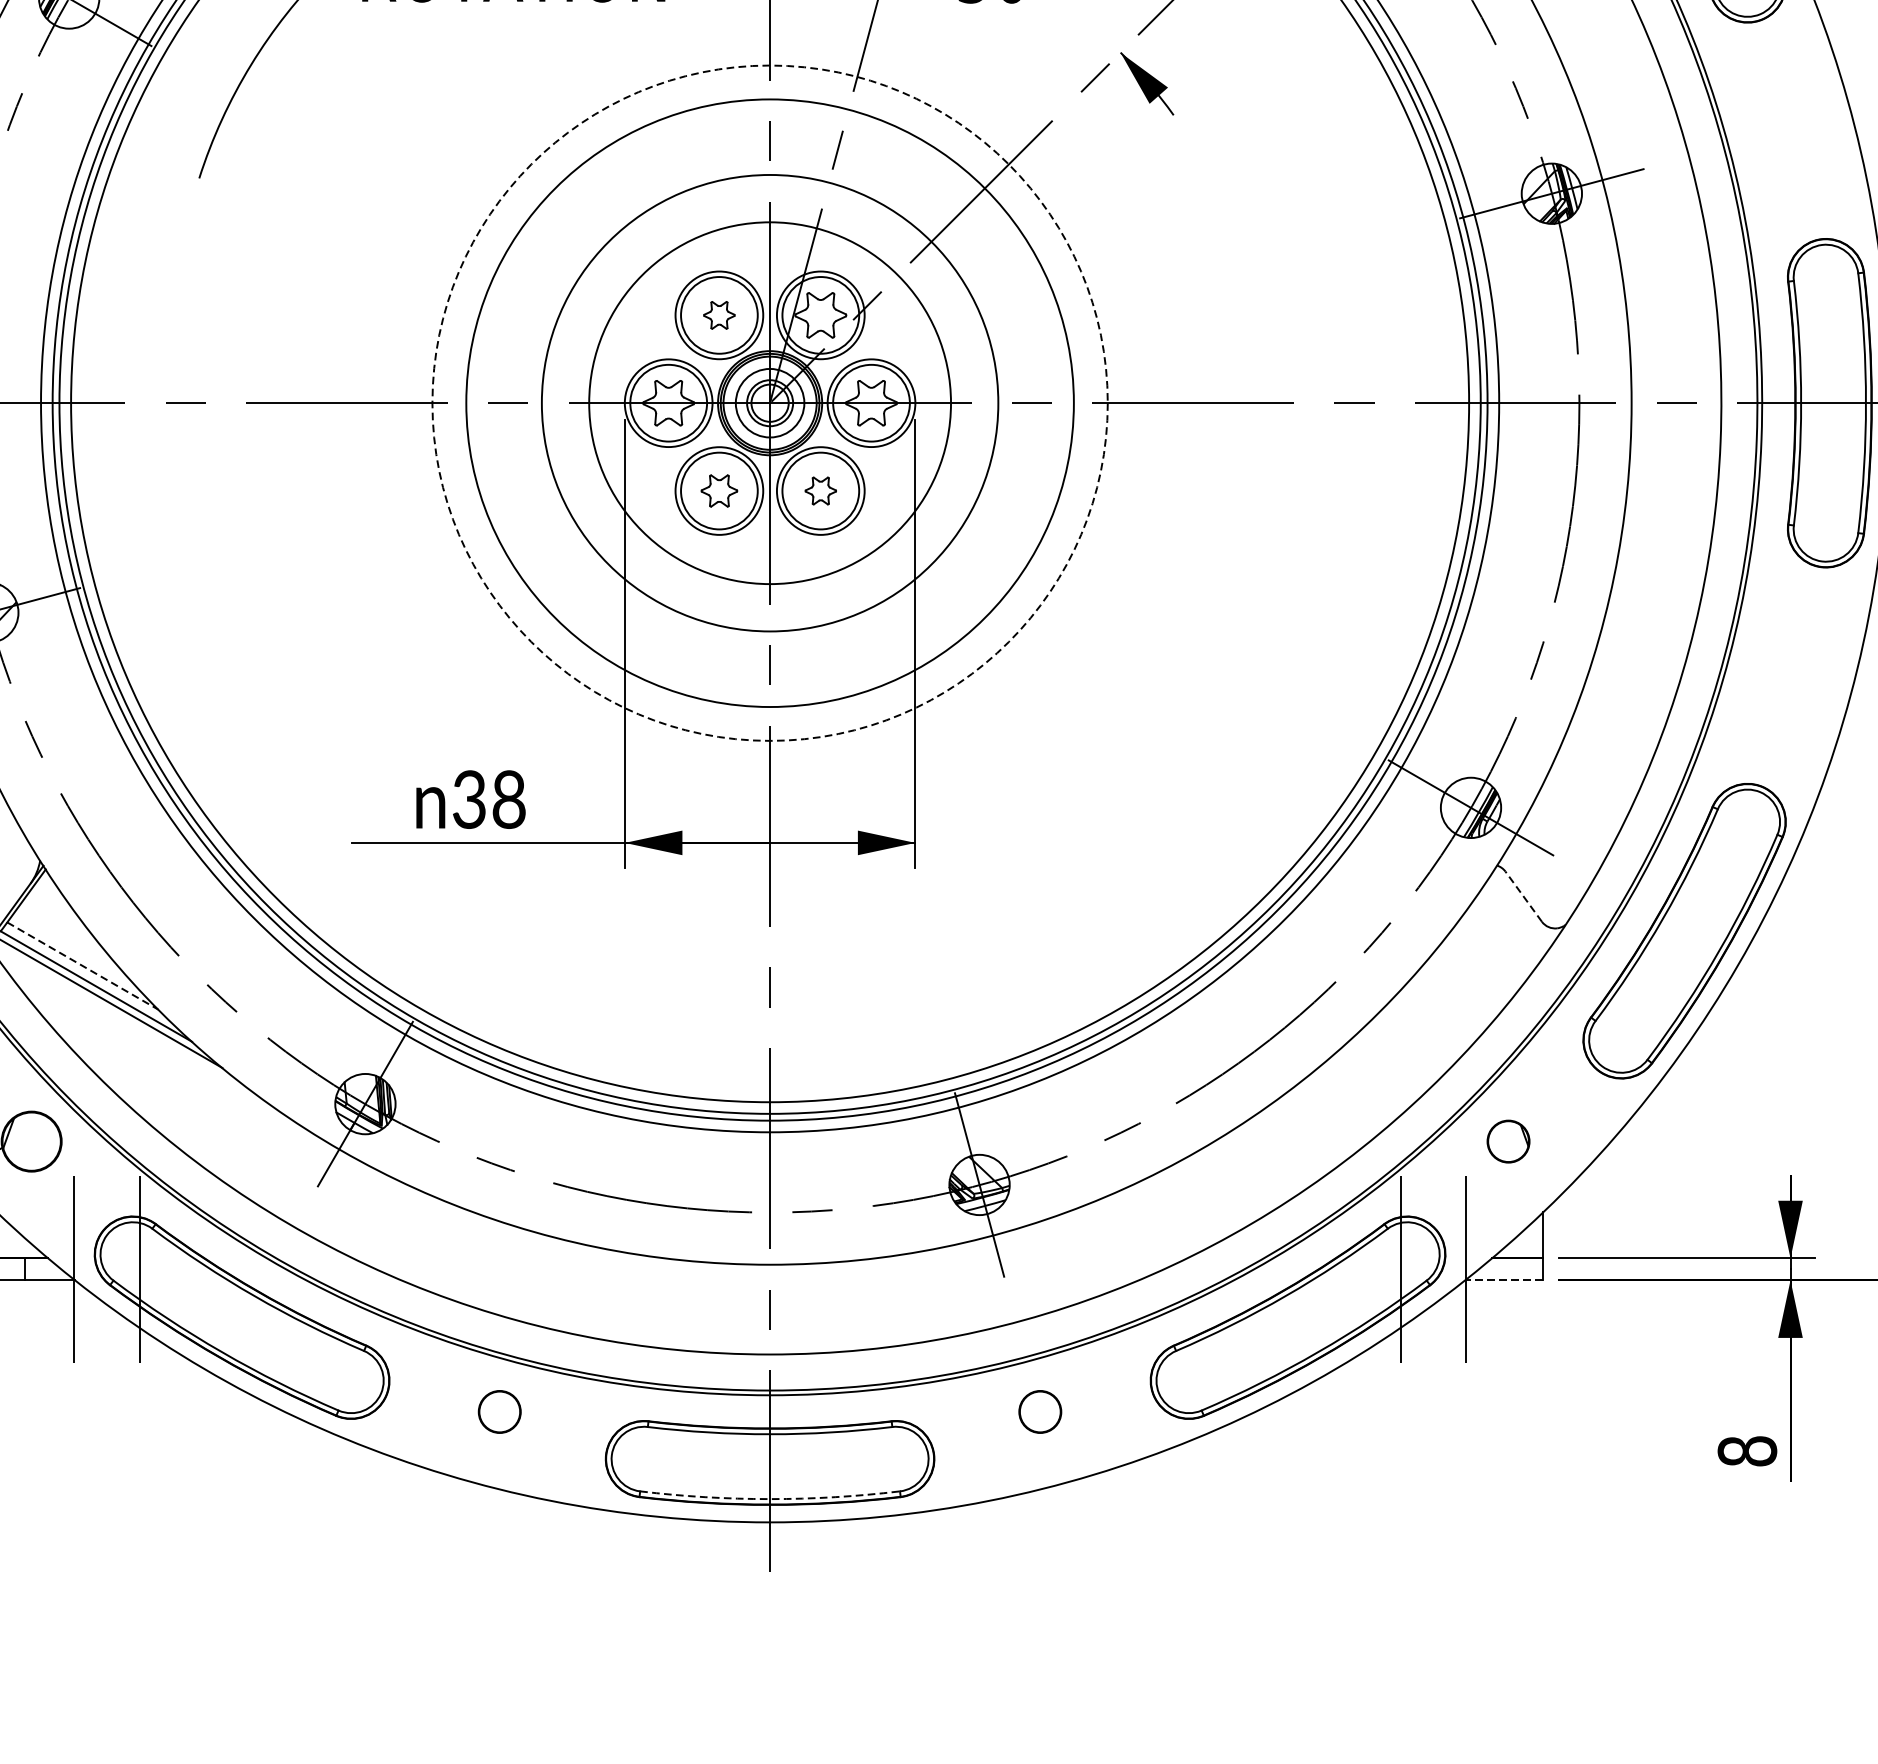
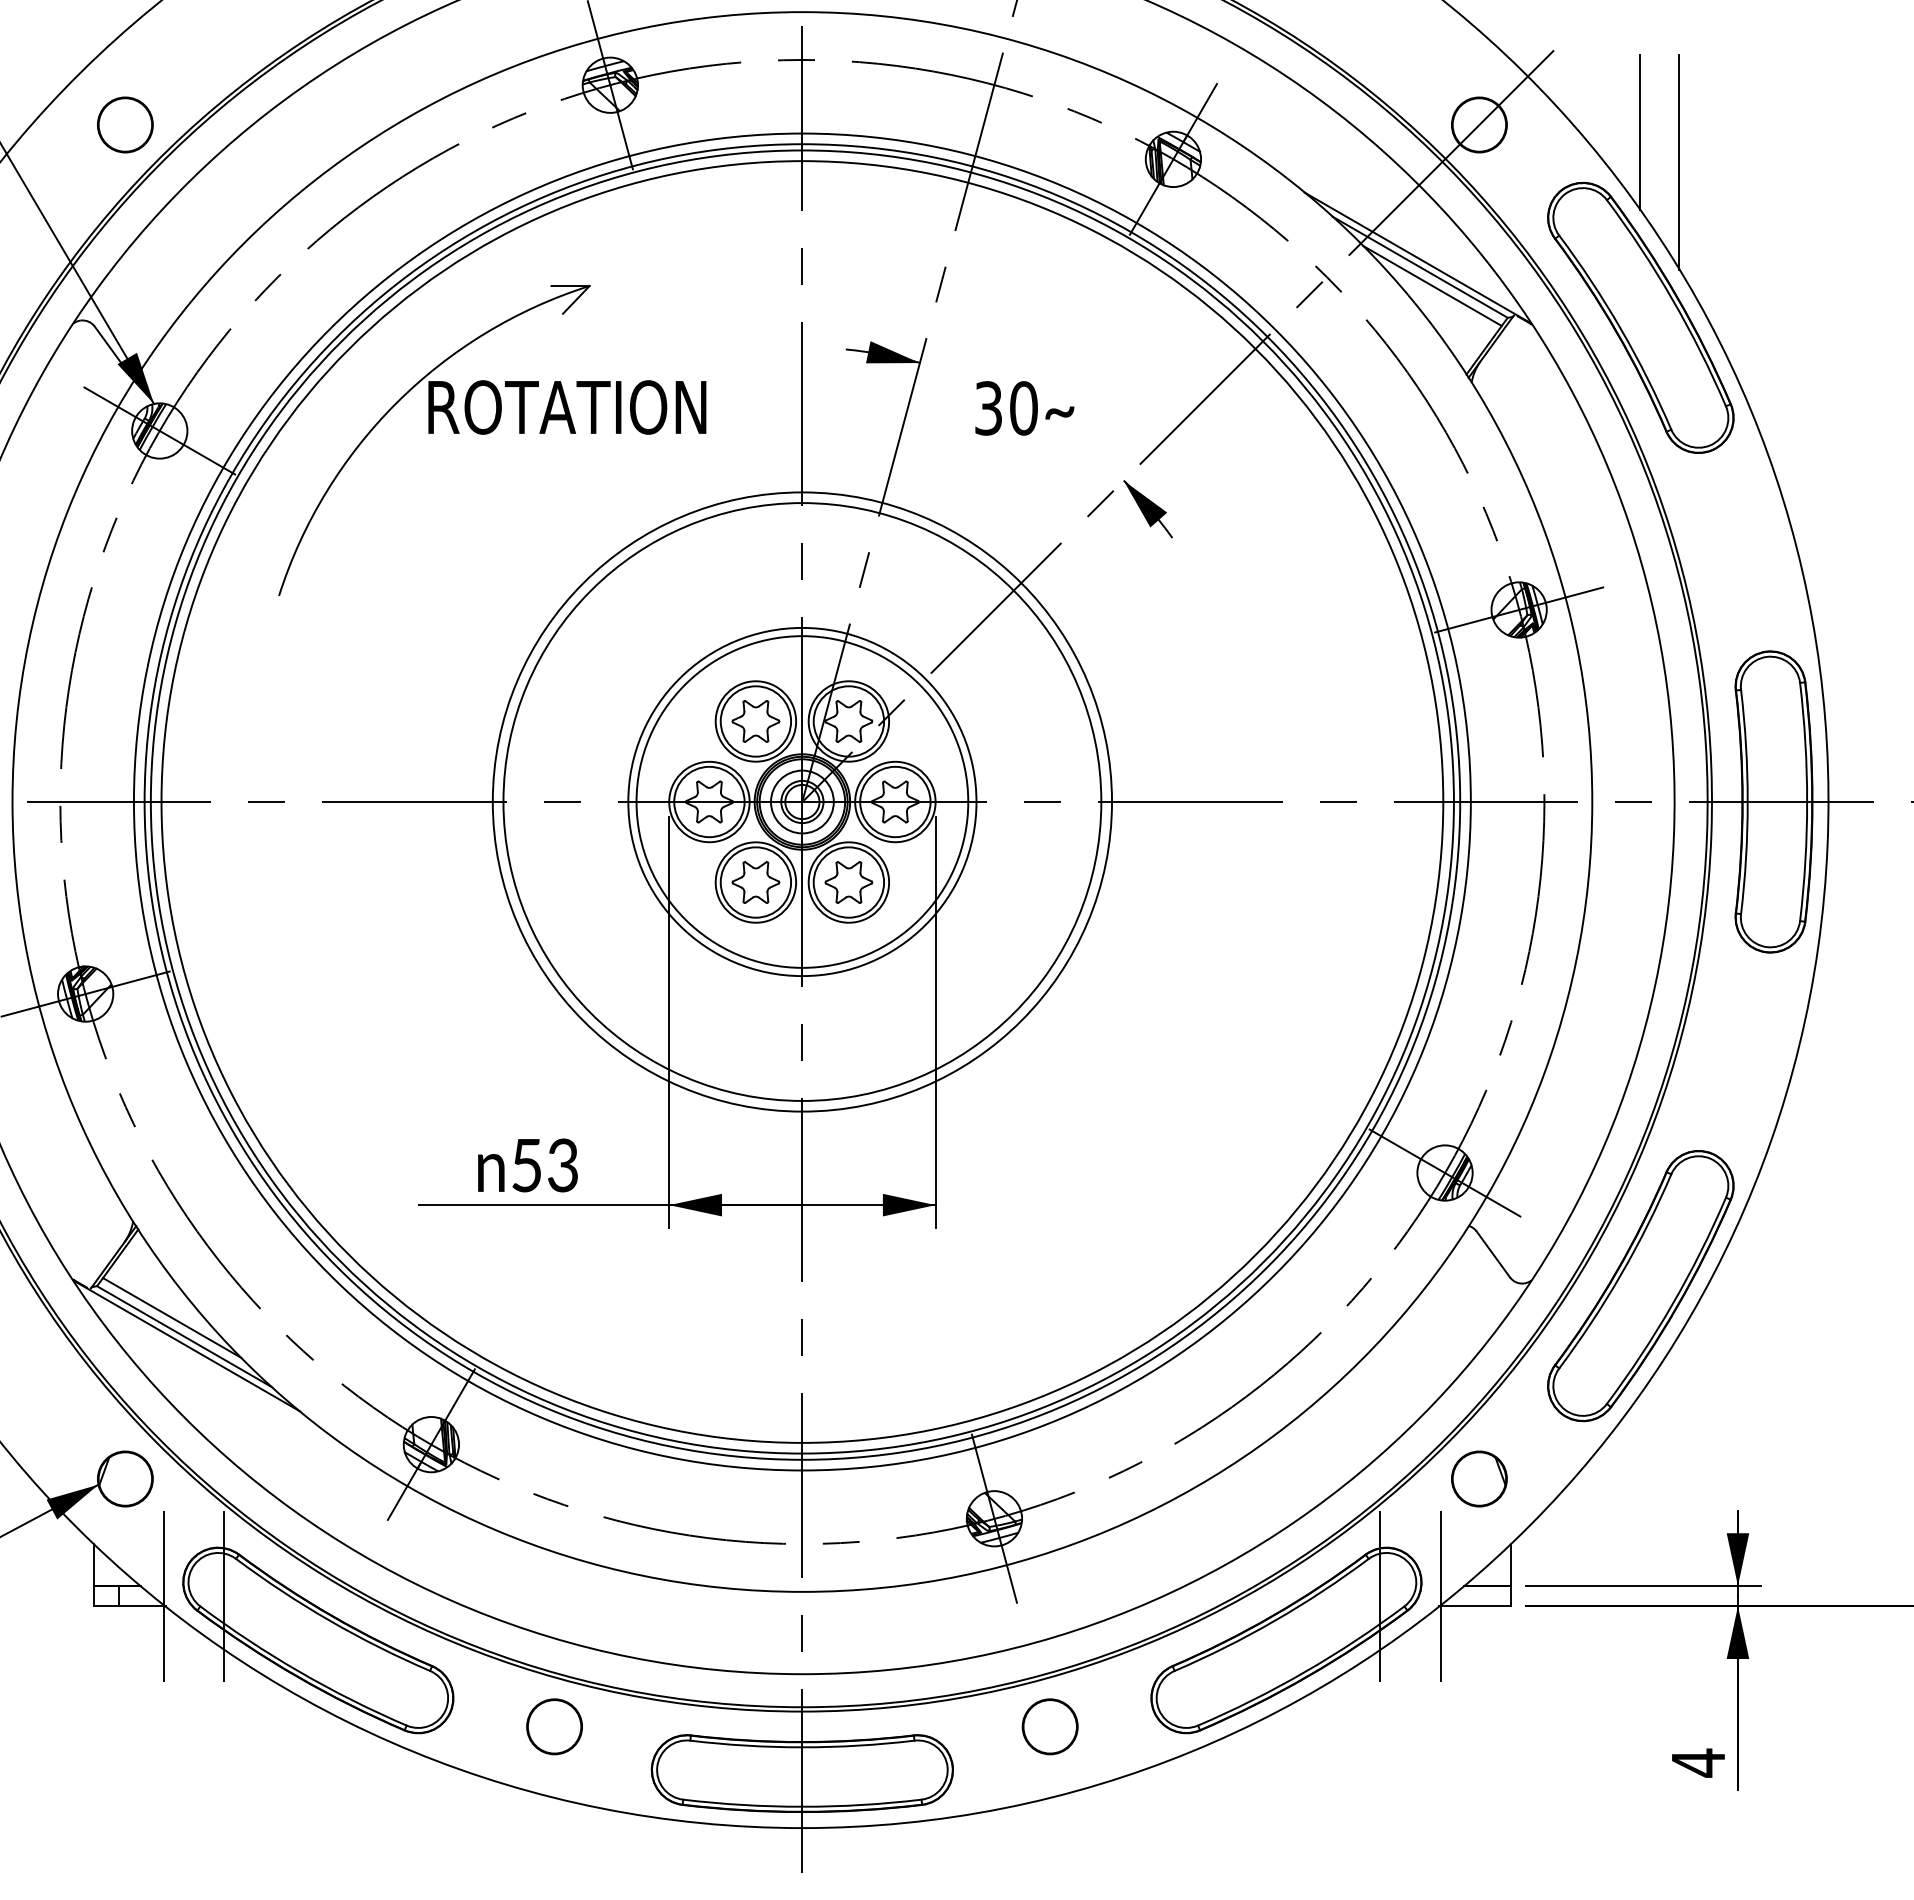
part: (718, 315) -> (755, 721), size x1.67
circle: (770, 402) -> (802, 801), dashed -> solid
circle: (770, 402) -> (802, 801), size x0.62
circle: (770, 402) -> (802, 801), size x1.43
part: (718, 491) -> (755, 882), size x1.43
part: (820, 491) -> (848, 882), size x1.67
text: (488, 799) -> (544, 1165), 38 -> 53
line: (1523, 896) -> (1493, 1254), dashed -> solid
line: (83, 966) -> (172, 1318), dashed -> solid
part: (1508, 1141) -> (1479, 1478), size x1.43
line: (1504, 1280) -> (1475, 1606), dashed -> solid
circle: (499, 1411) -> (554, 1726), size x1.43
circle: (1039, 1411) -> (1049, 1726), size x1.43
text: (1747, 1450) -> (1698, 1762), 8 -> 4
arc: (770, 1498) -> (802, 1806), dashed -> solid

